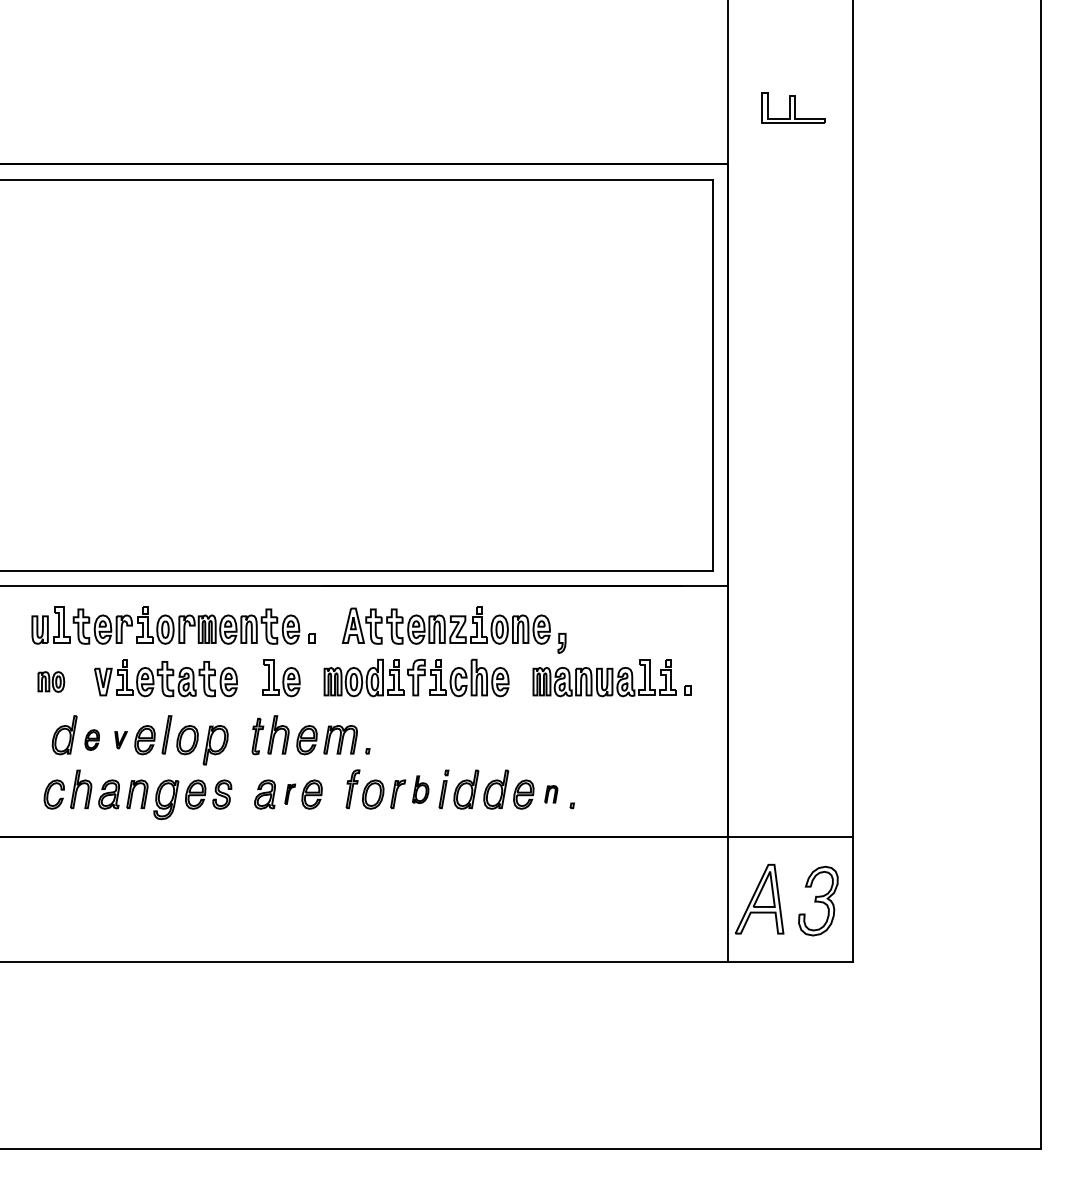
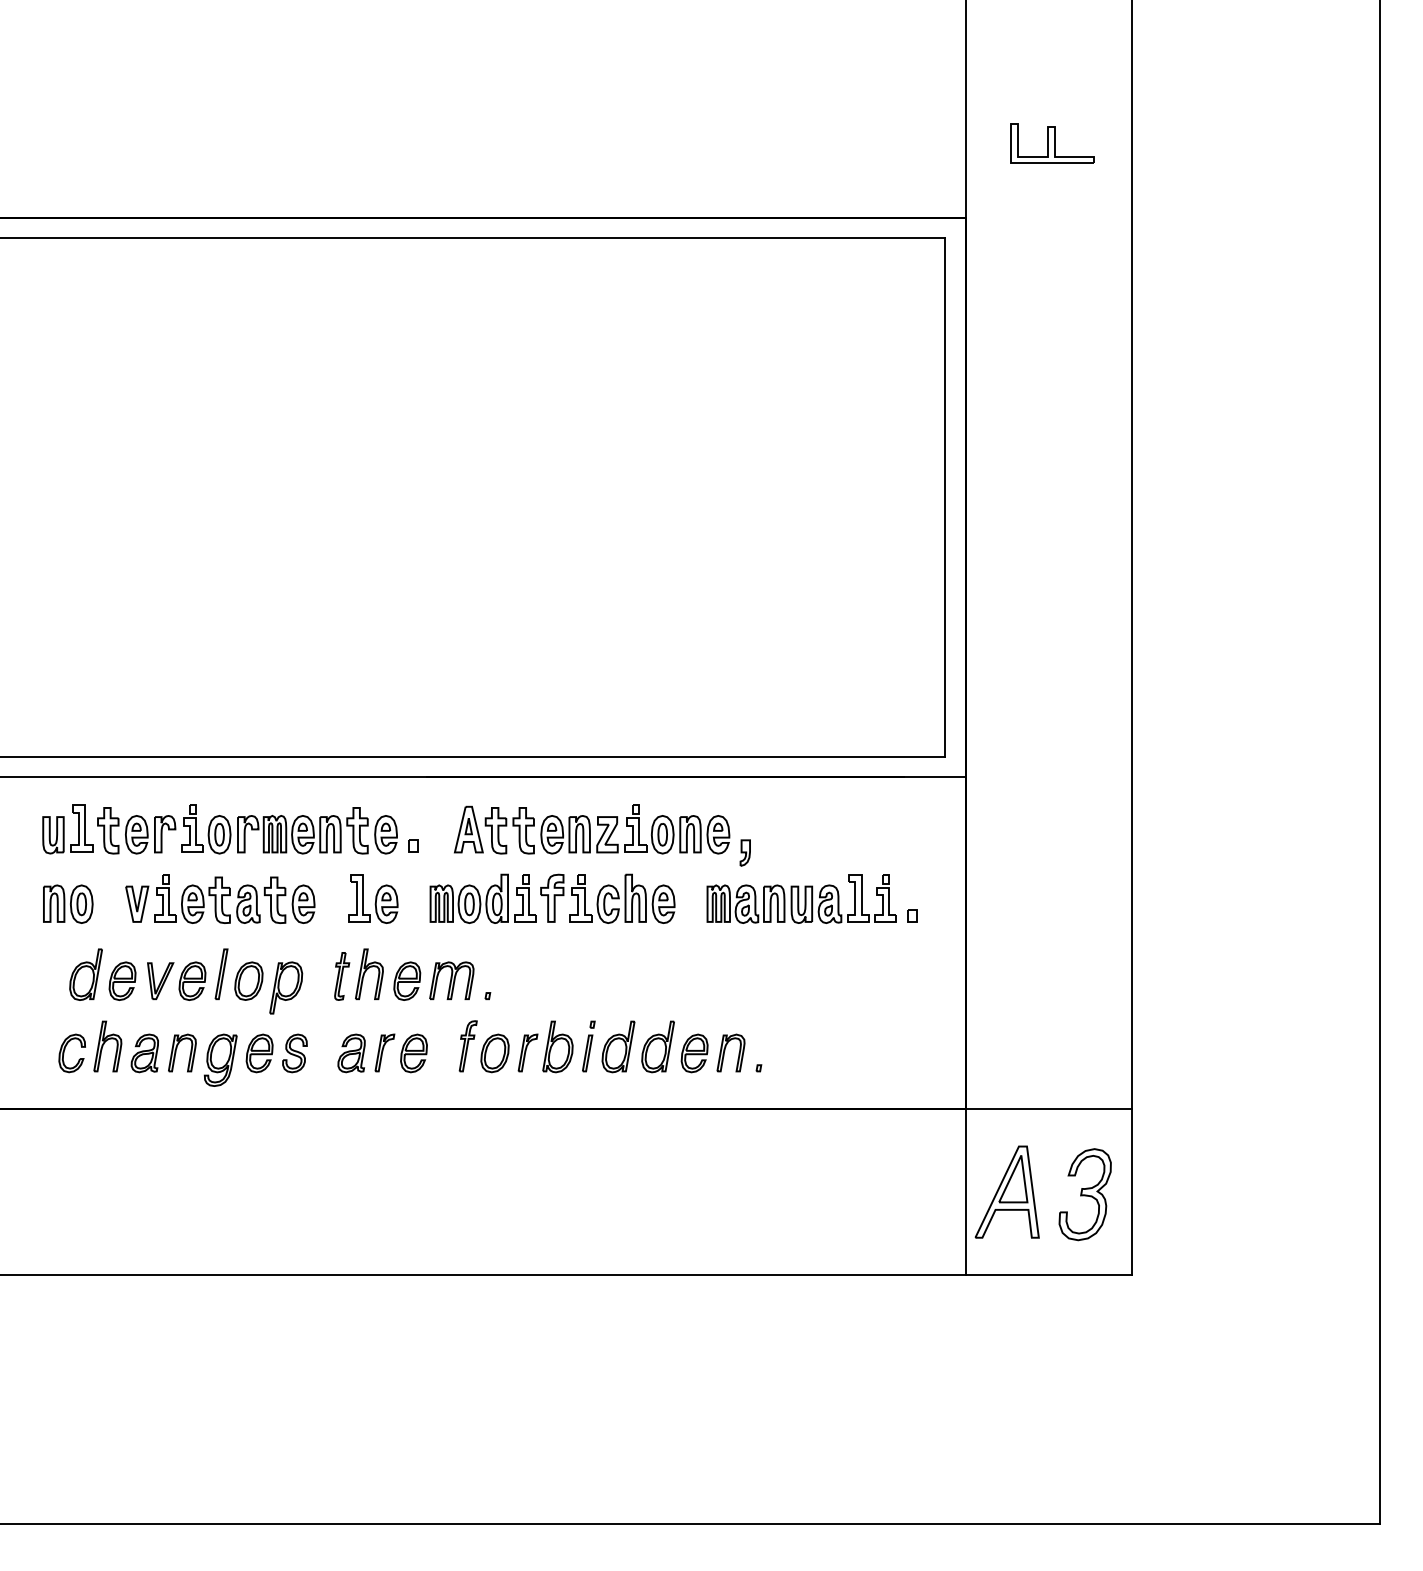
part: (51, 681) -> (68, 903), size x1.43
part: (92, 739) -> (122, 980), size x1.43
part: (120, 740) -> (160, 981), size x1.67
part: (420, 789) -> (557, 1046), size x1.43
part: (289, 793) -> (384, 1052), size x1.43
part: (550, 793) -> (730, 1052), size x1.67

